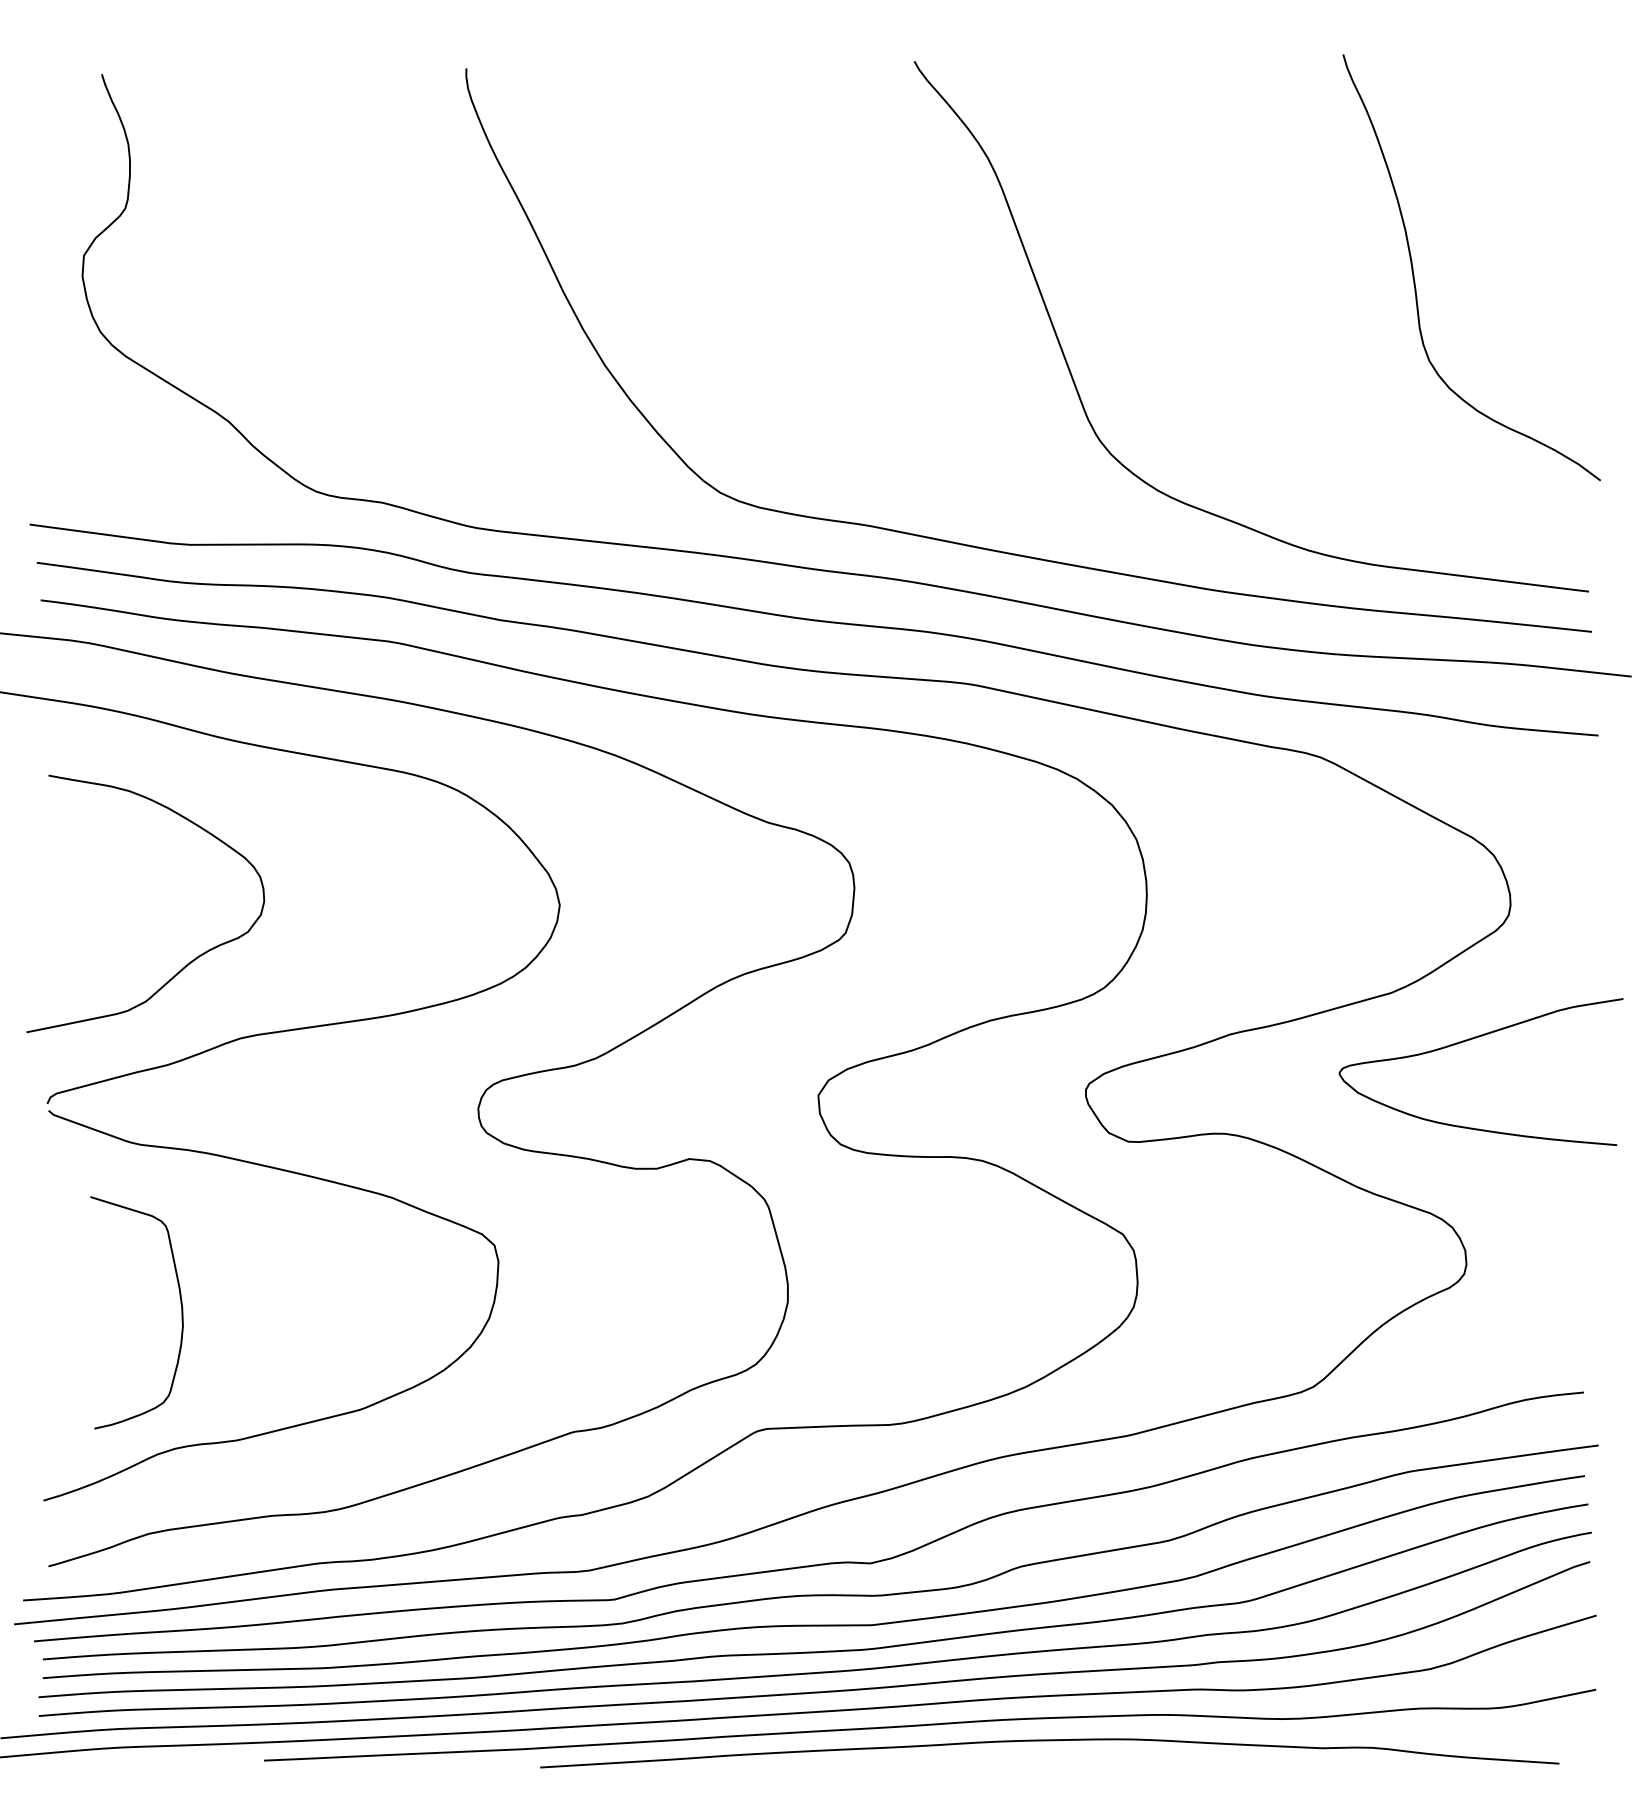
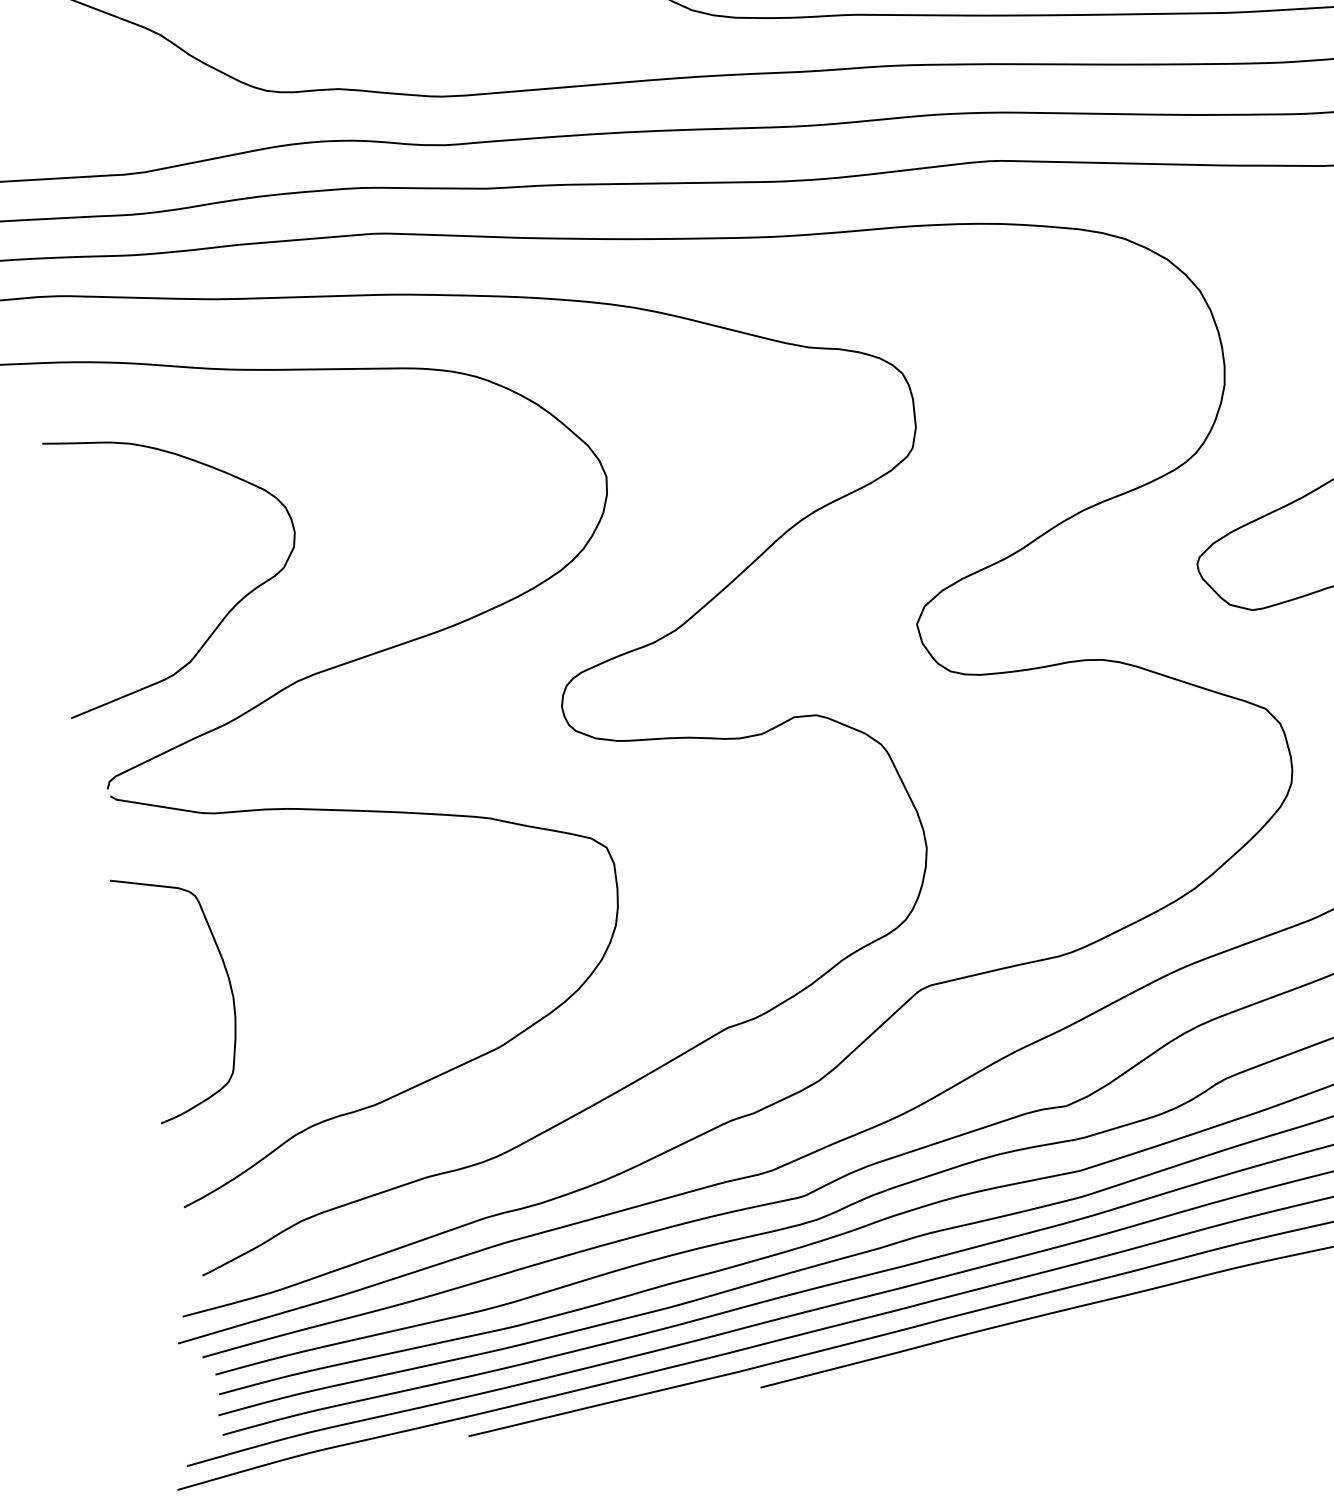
curve: (180, 1304) -> (226, 975), moved

